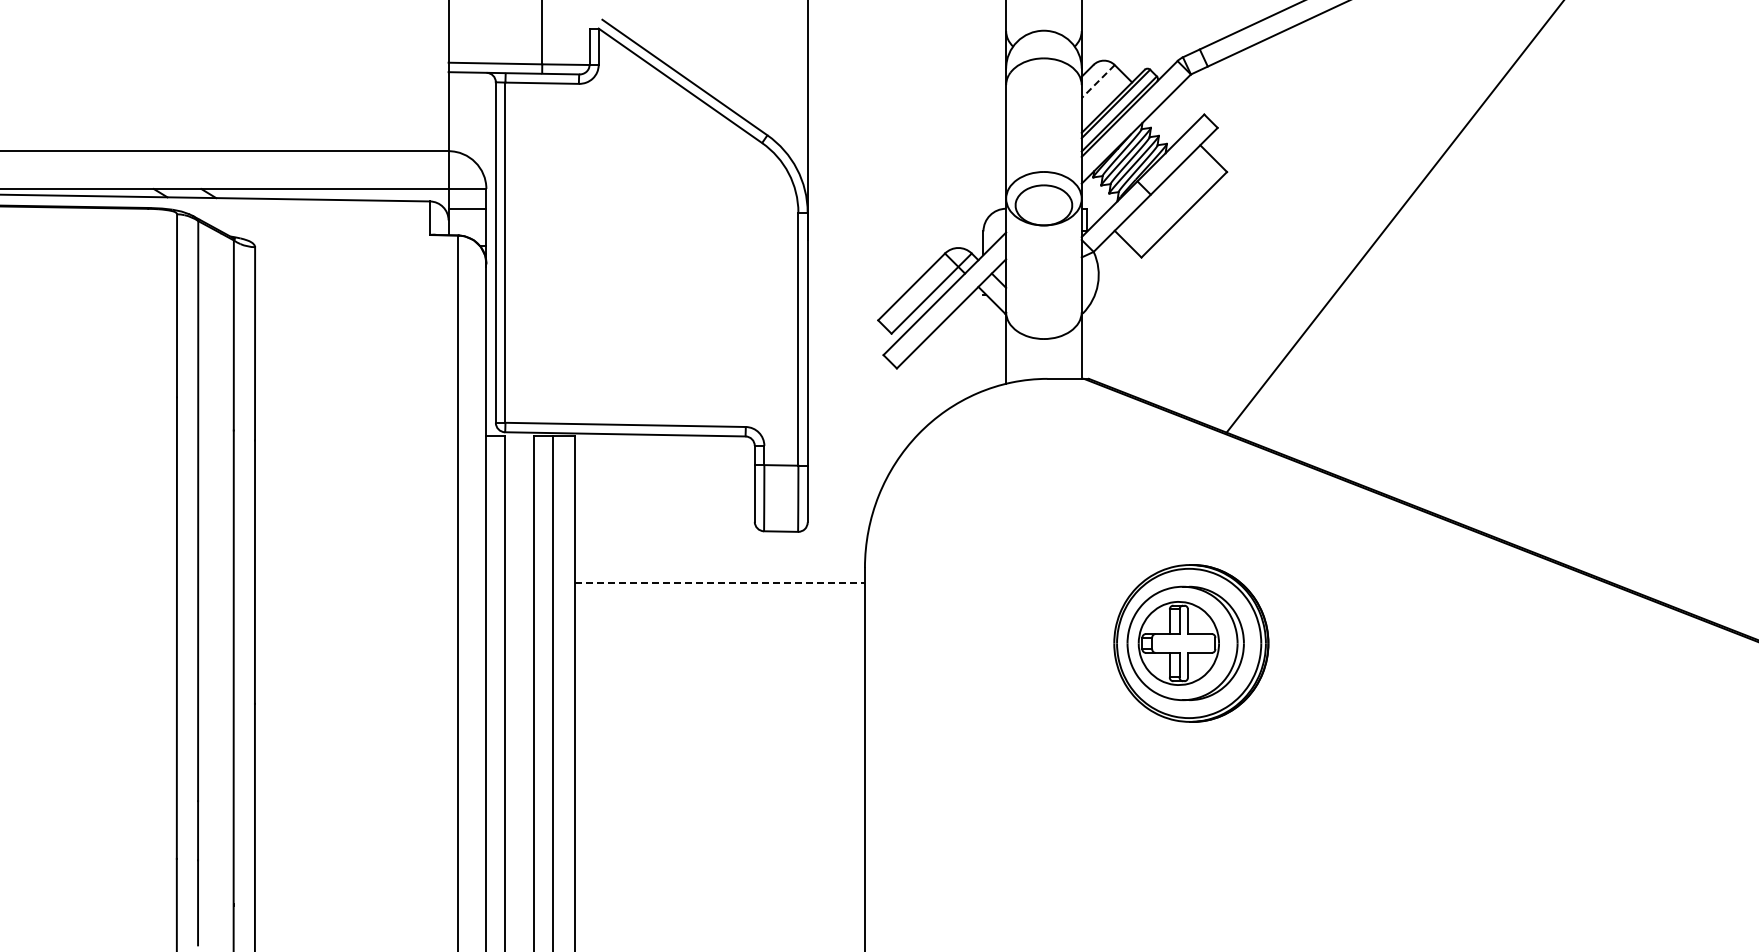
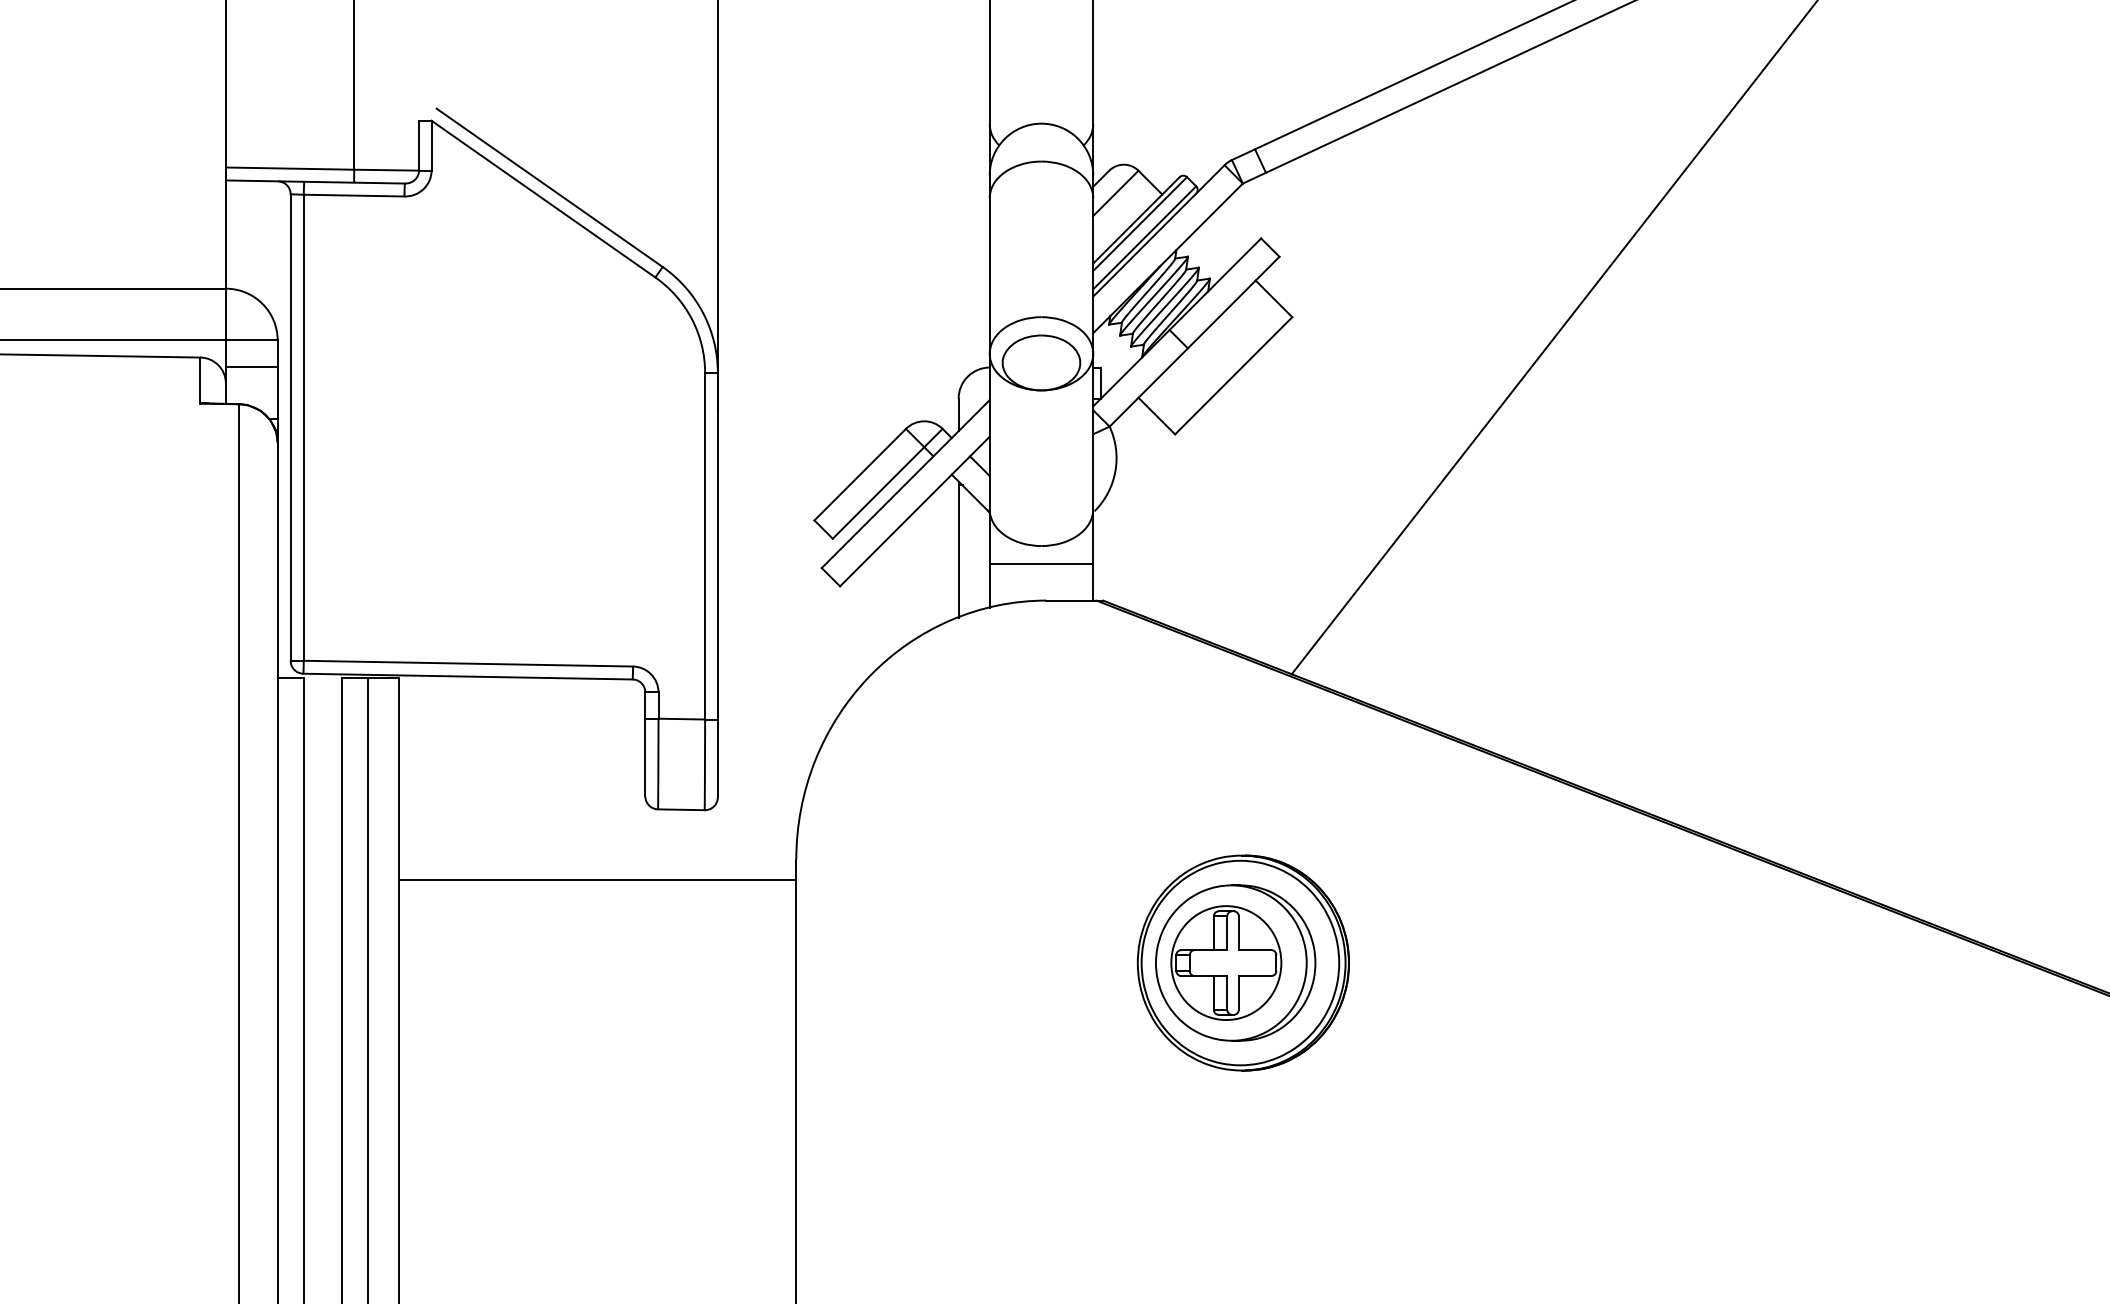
line: (1097, 81) -> (1114, 193), dashed -> solid
line: (983, 341) -> (958, 549), added
line: (1043, 352) -> (1040, 564), added
line: (720, 582) -> (598, 879), dashed -> solid

